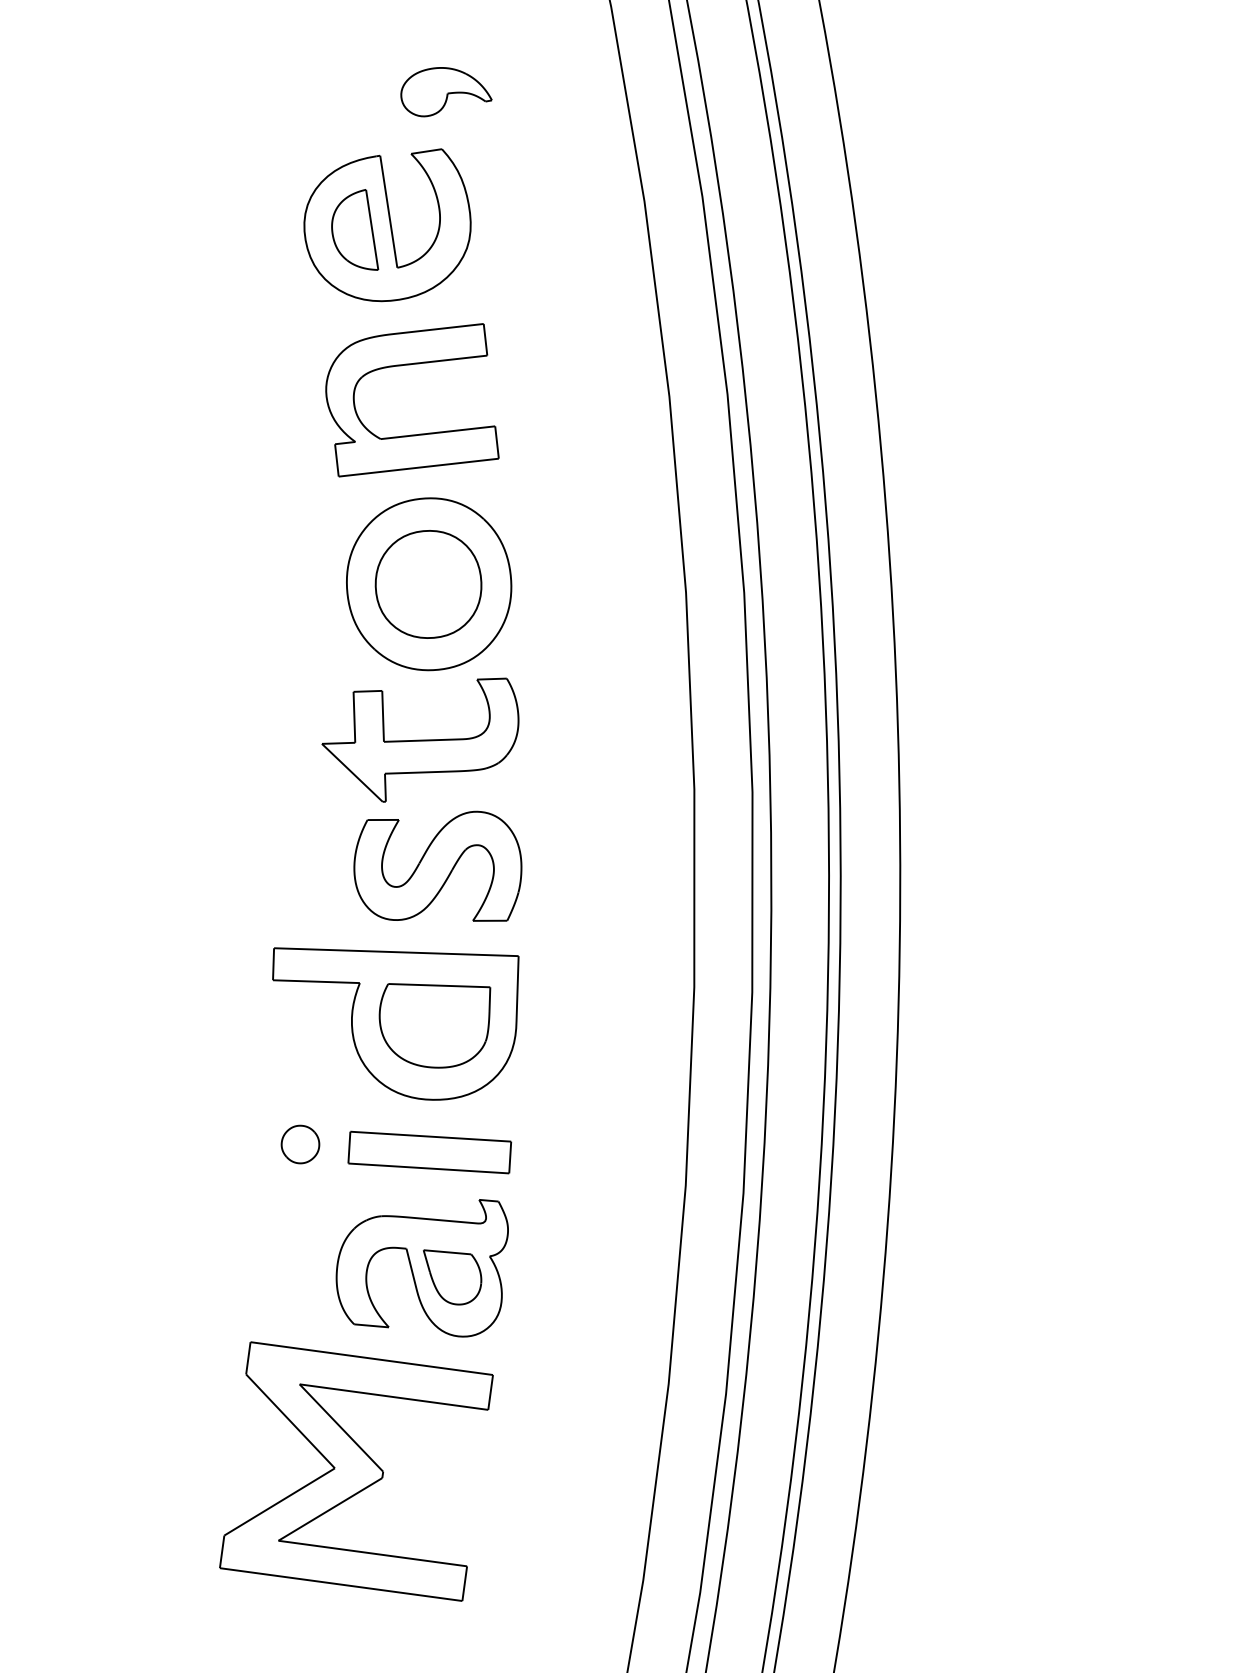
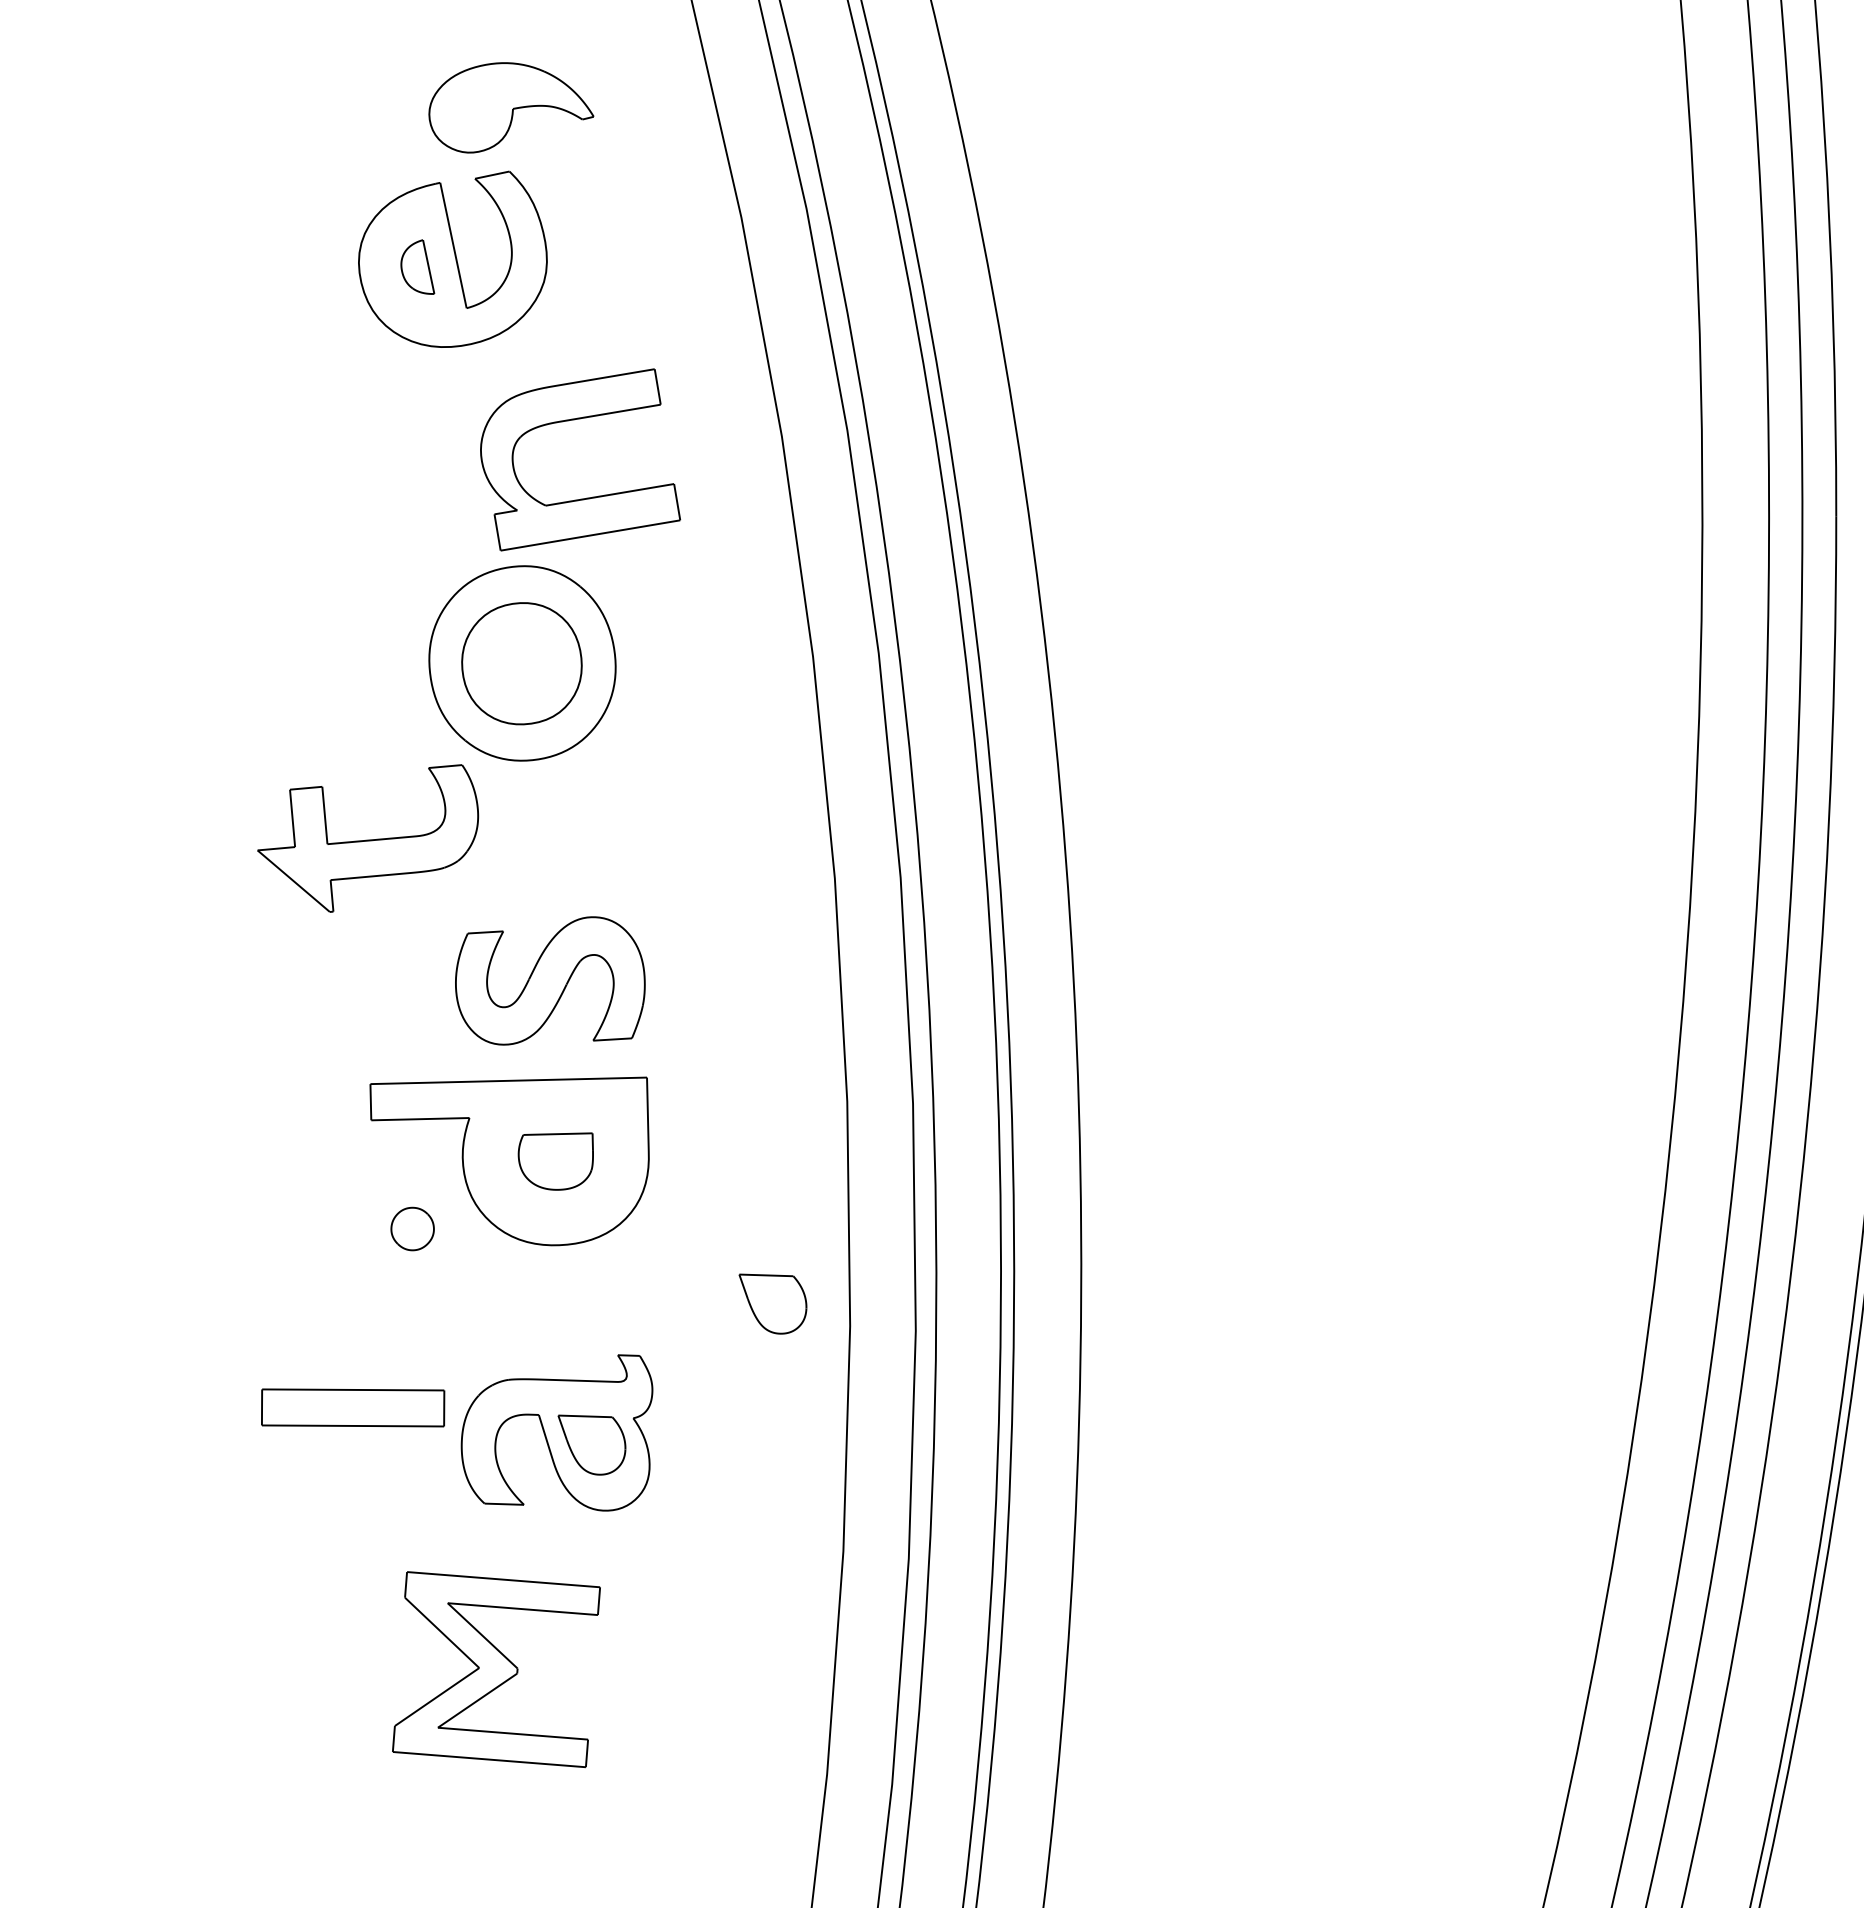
part: (446, 92) -> (511, 107), size x1.6
part: (355, 228) -> (417, 266), size x0.6
part: (417, 433) -> (586, 497), moved
part: (420, 738) -> (368, 838), moved
part: (433, 1025) -> (555, 1161), size x0.6
part: (300, 1144) -> (412, 1228), moved
part: (430, 1152) -> (353, 1407), moved
part: (618, 1161) -> (772, 1303), added
part: (356, 1471) -> (496, 1669), size x0.7

